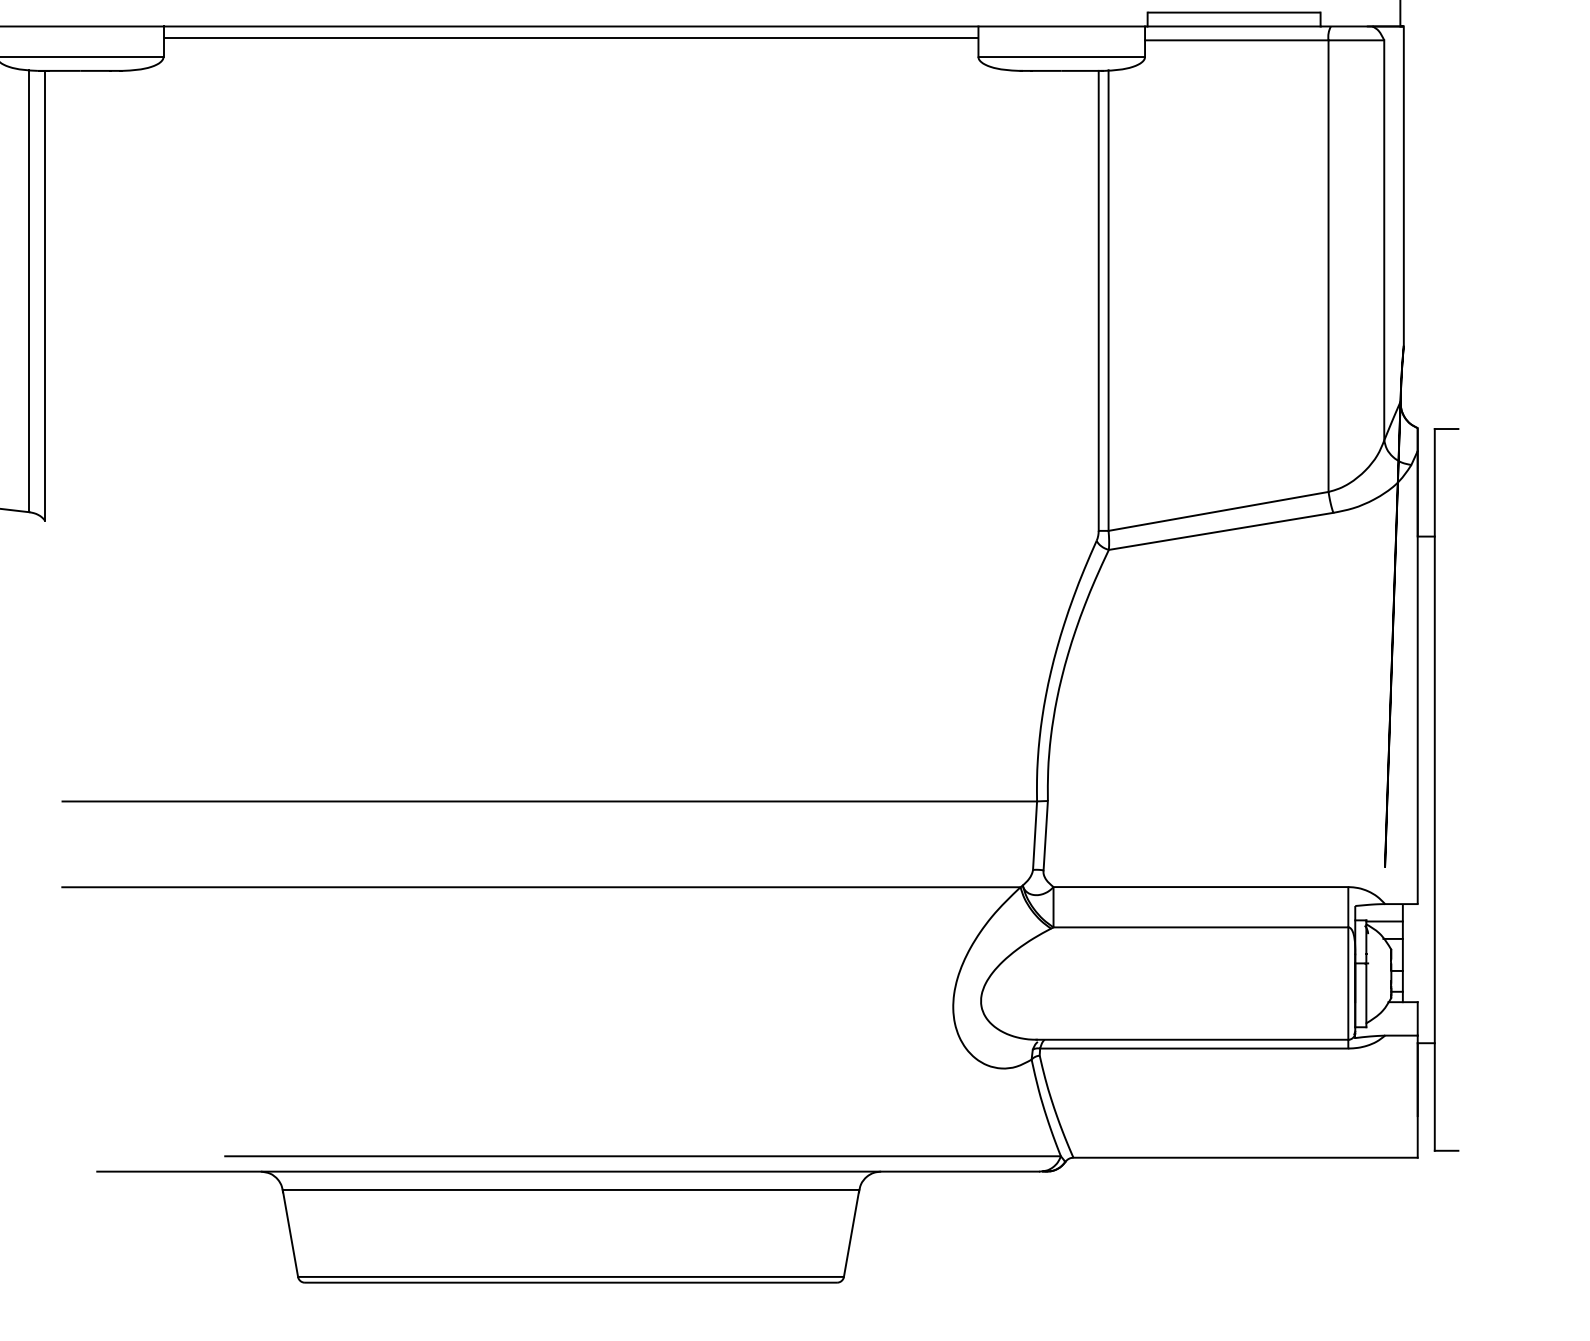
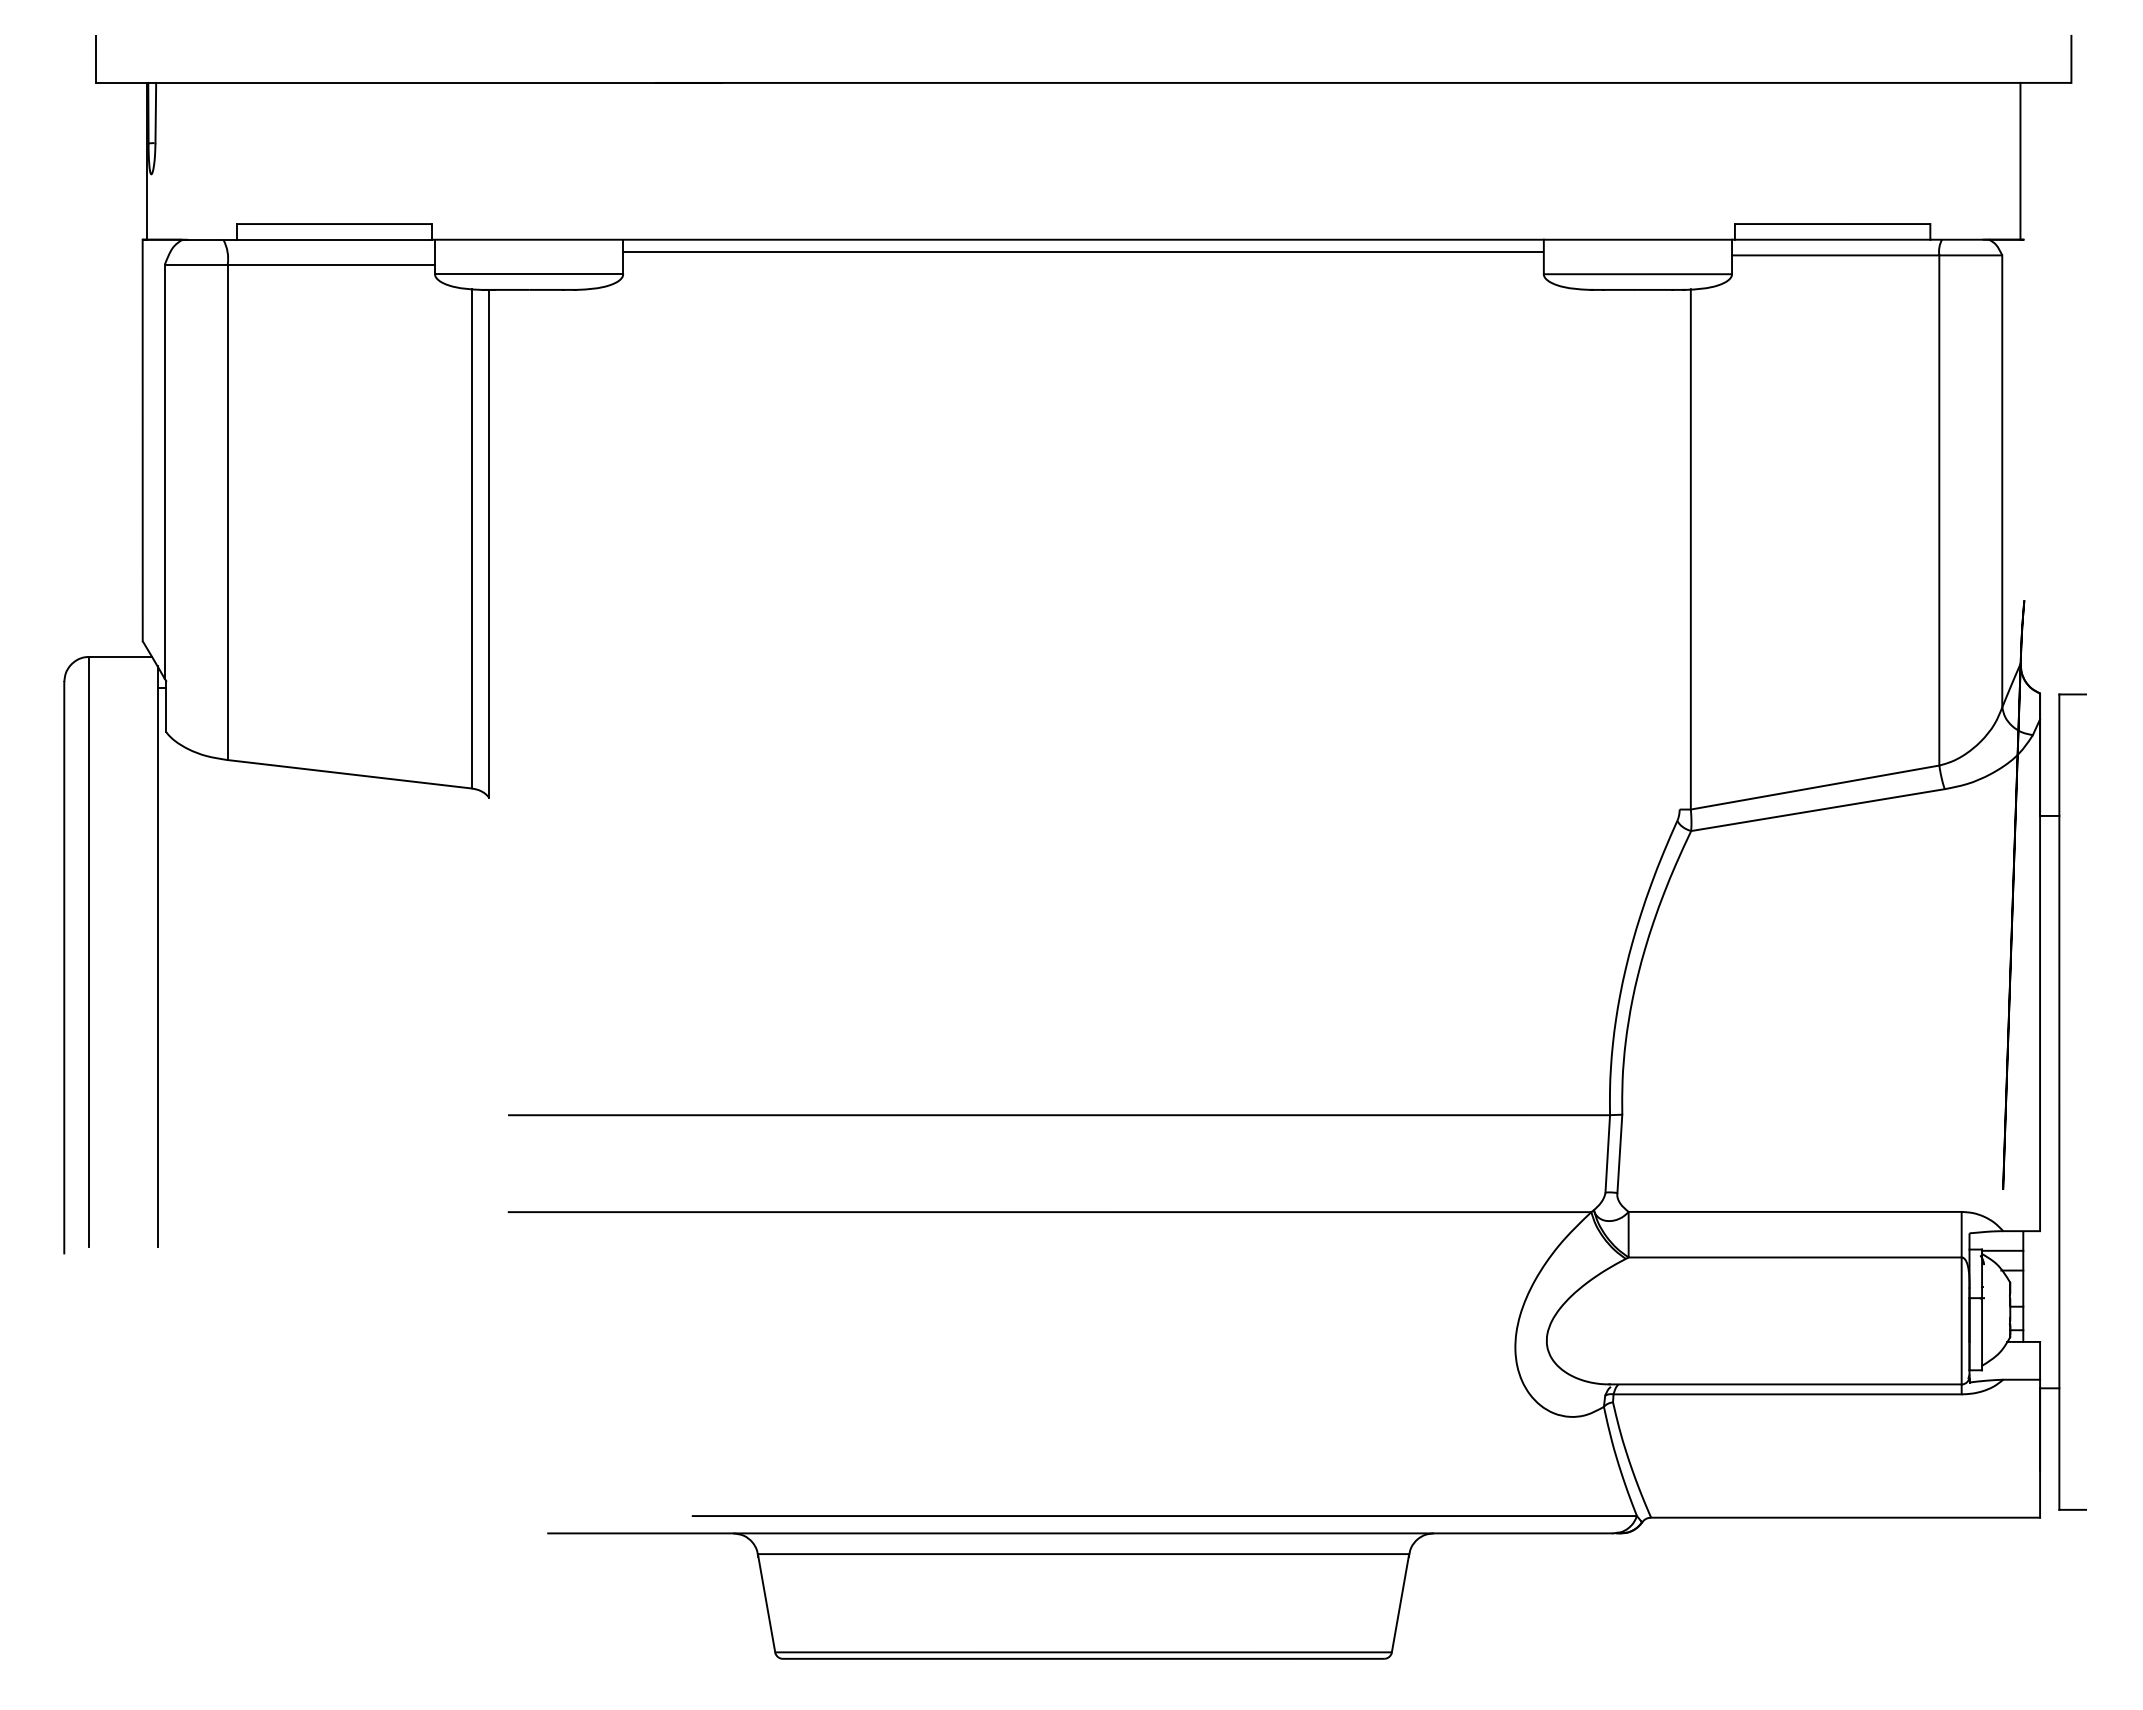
line: (1403, 185) -> (2024, 419), removed
line: (1098, 300) -> (1679, 549), removed

